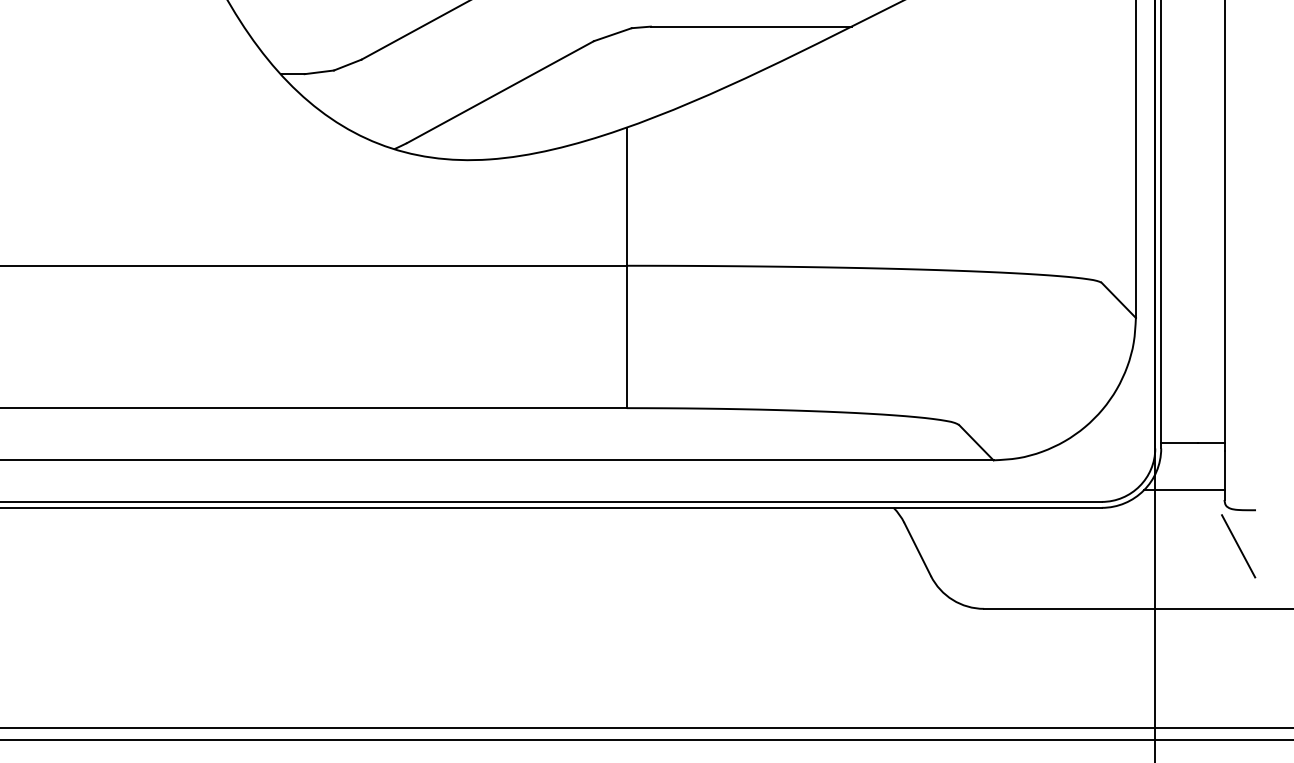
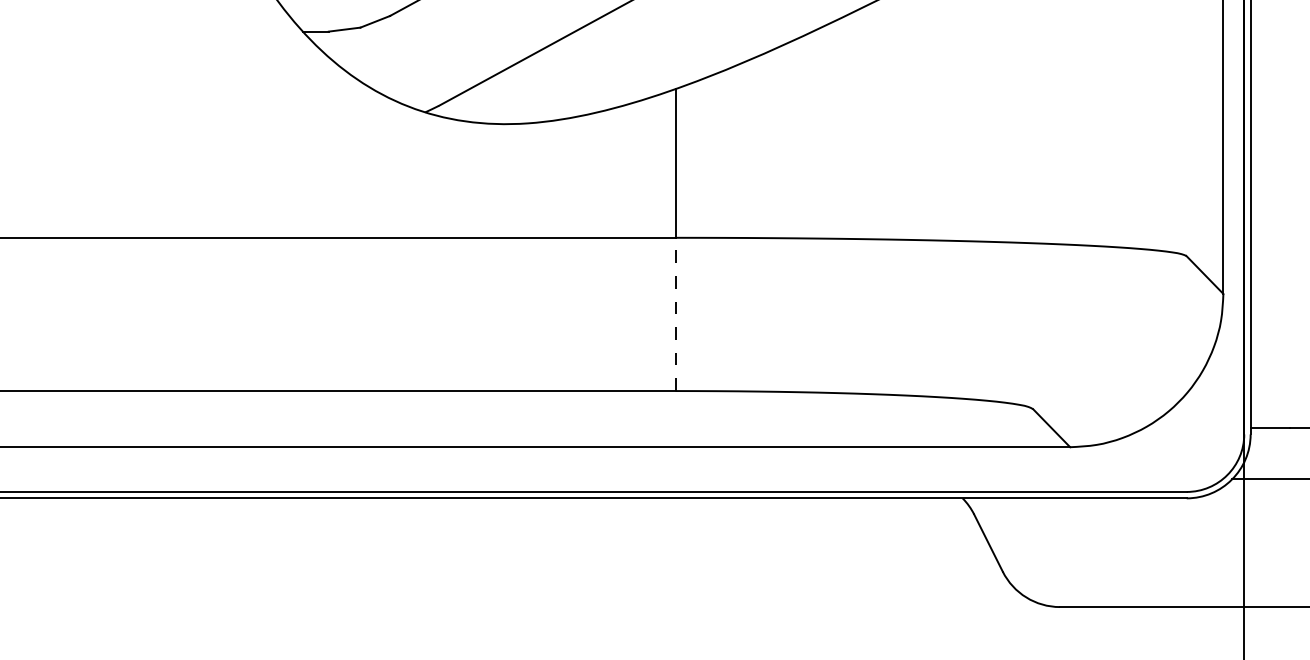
line: (626, 336) -> (675, 313), solid -> dashed

